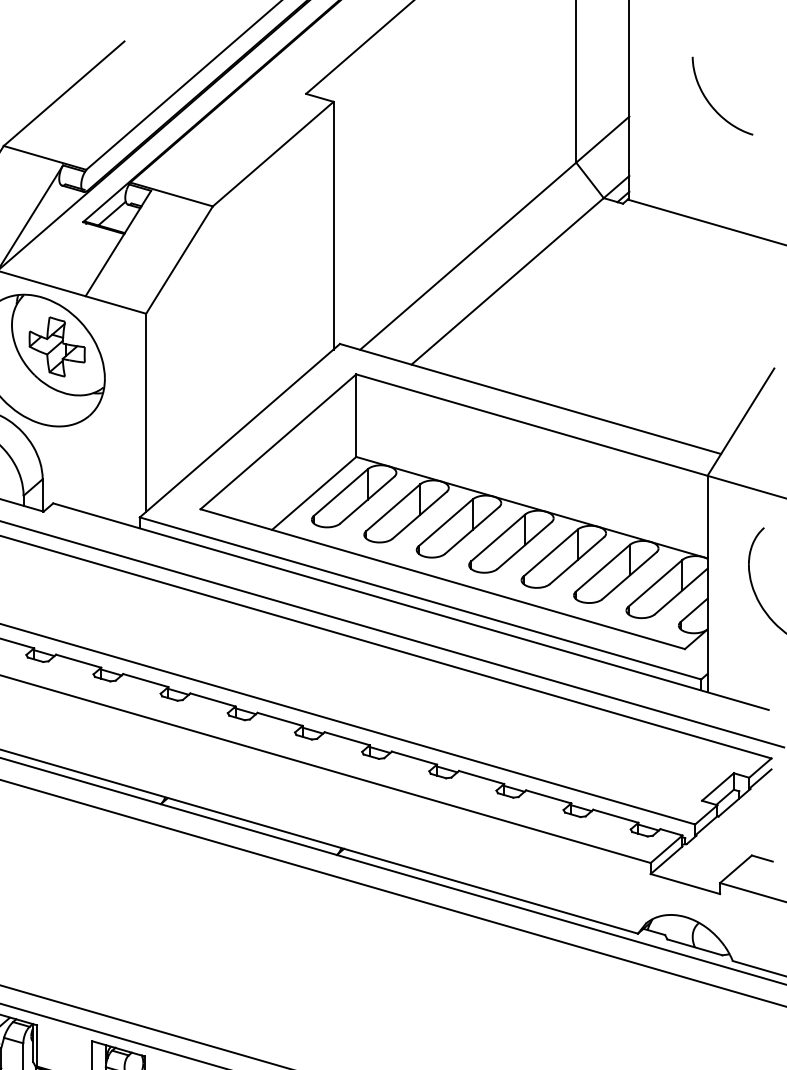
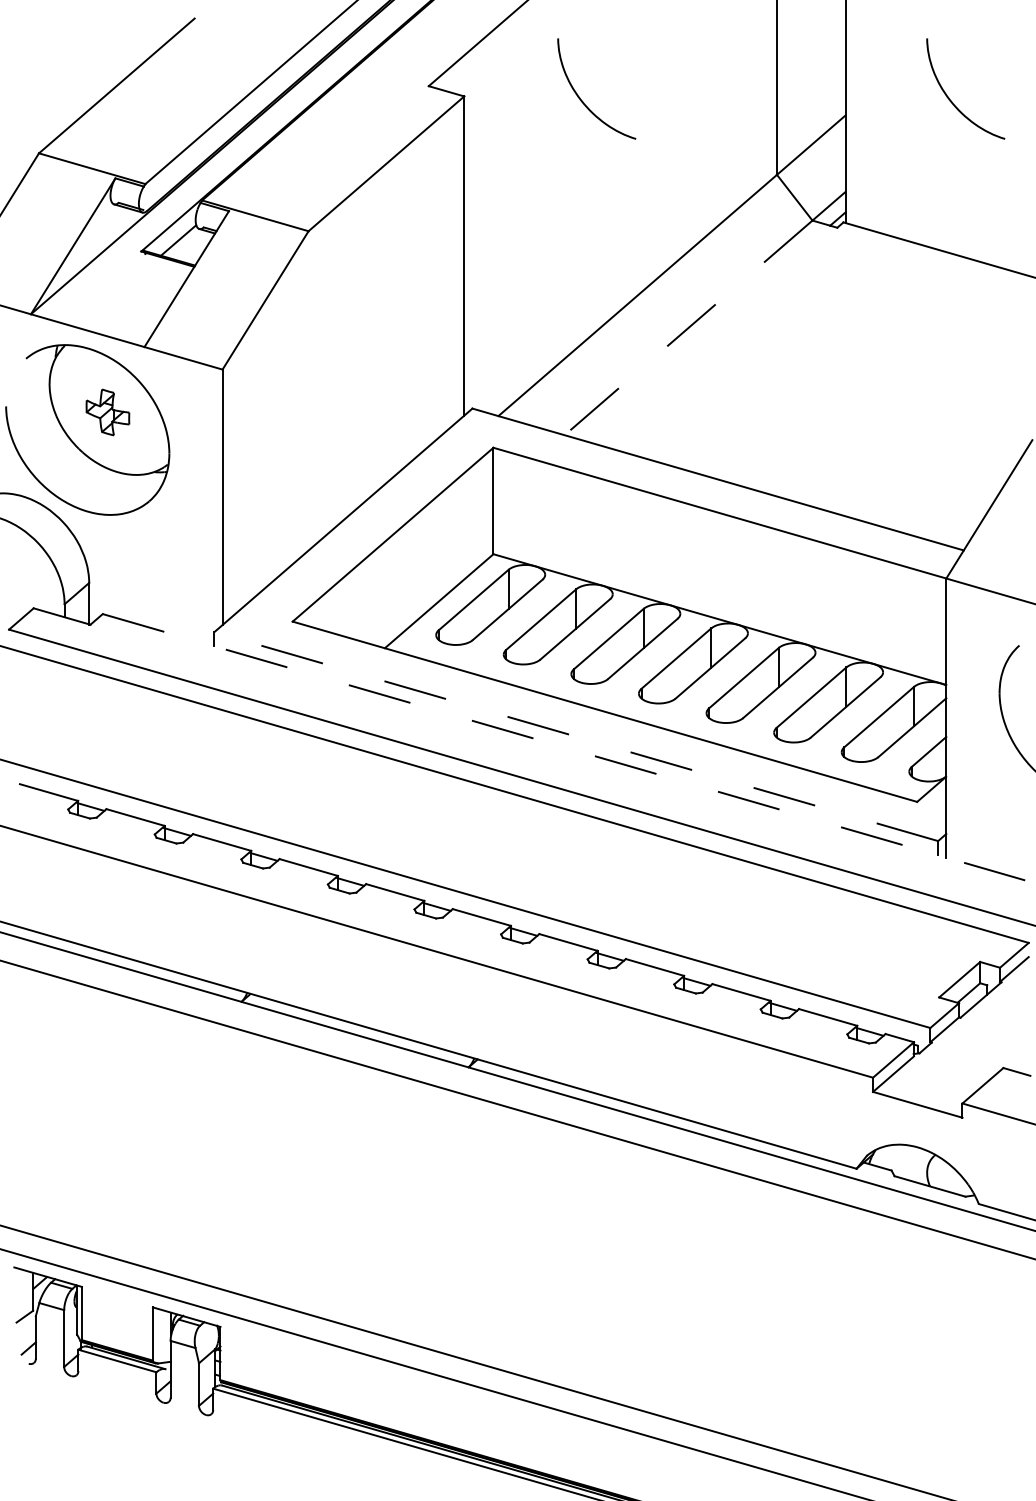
curve: (423, 102) -> (580, 97), added
line: (507, 281) -> (688, 327), solid -> dashed
part: (56, 347) -> (107, 412), size x0.6
line: (420, 598) -> (576, 736), solid -> dashed
line: (411, 606) -> (564, 747), solid -> dashed

